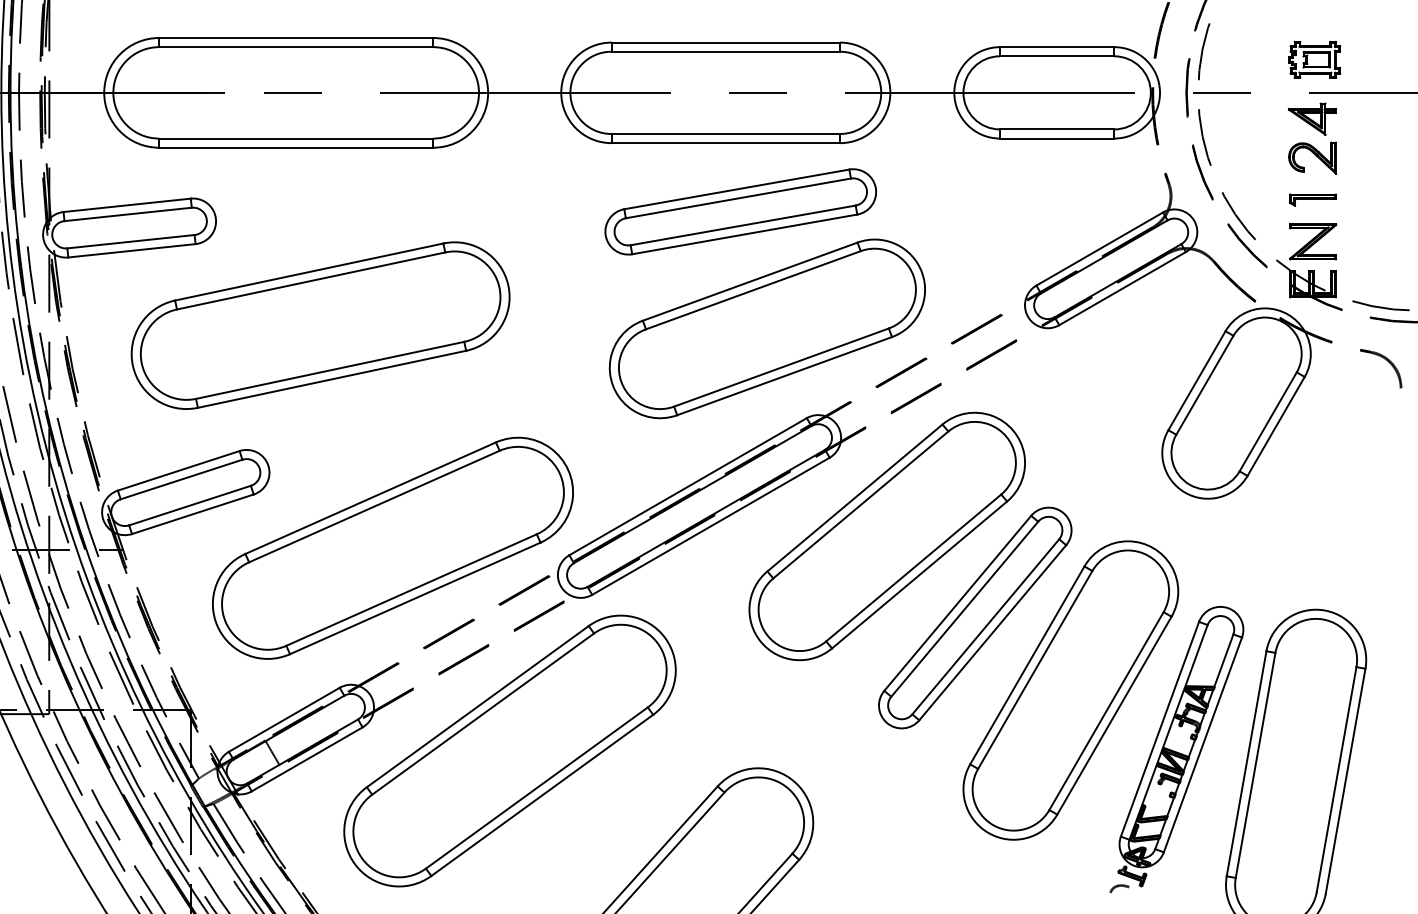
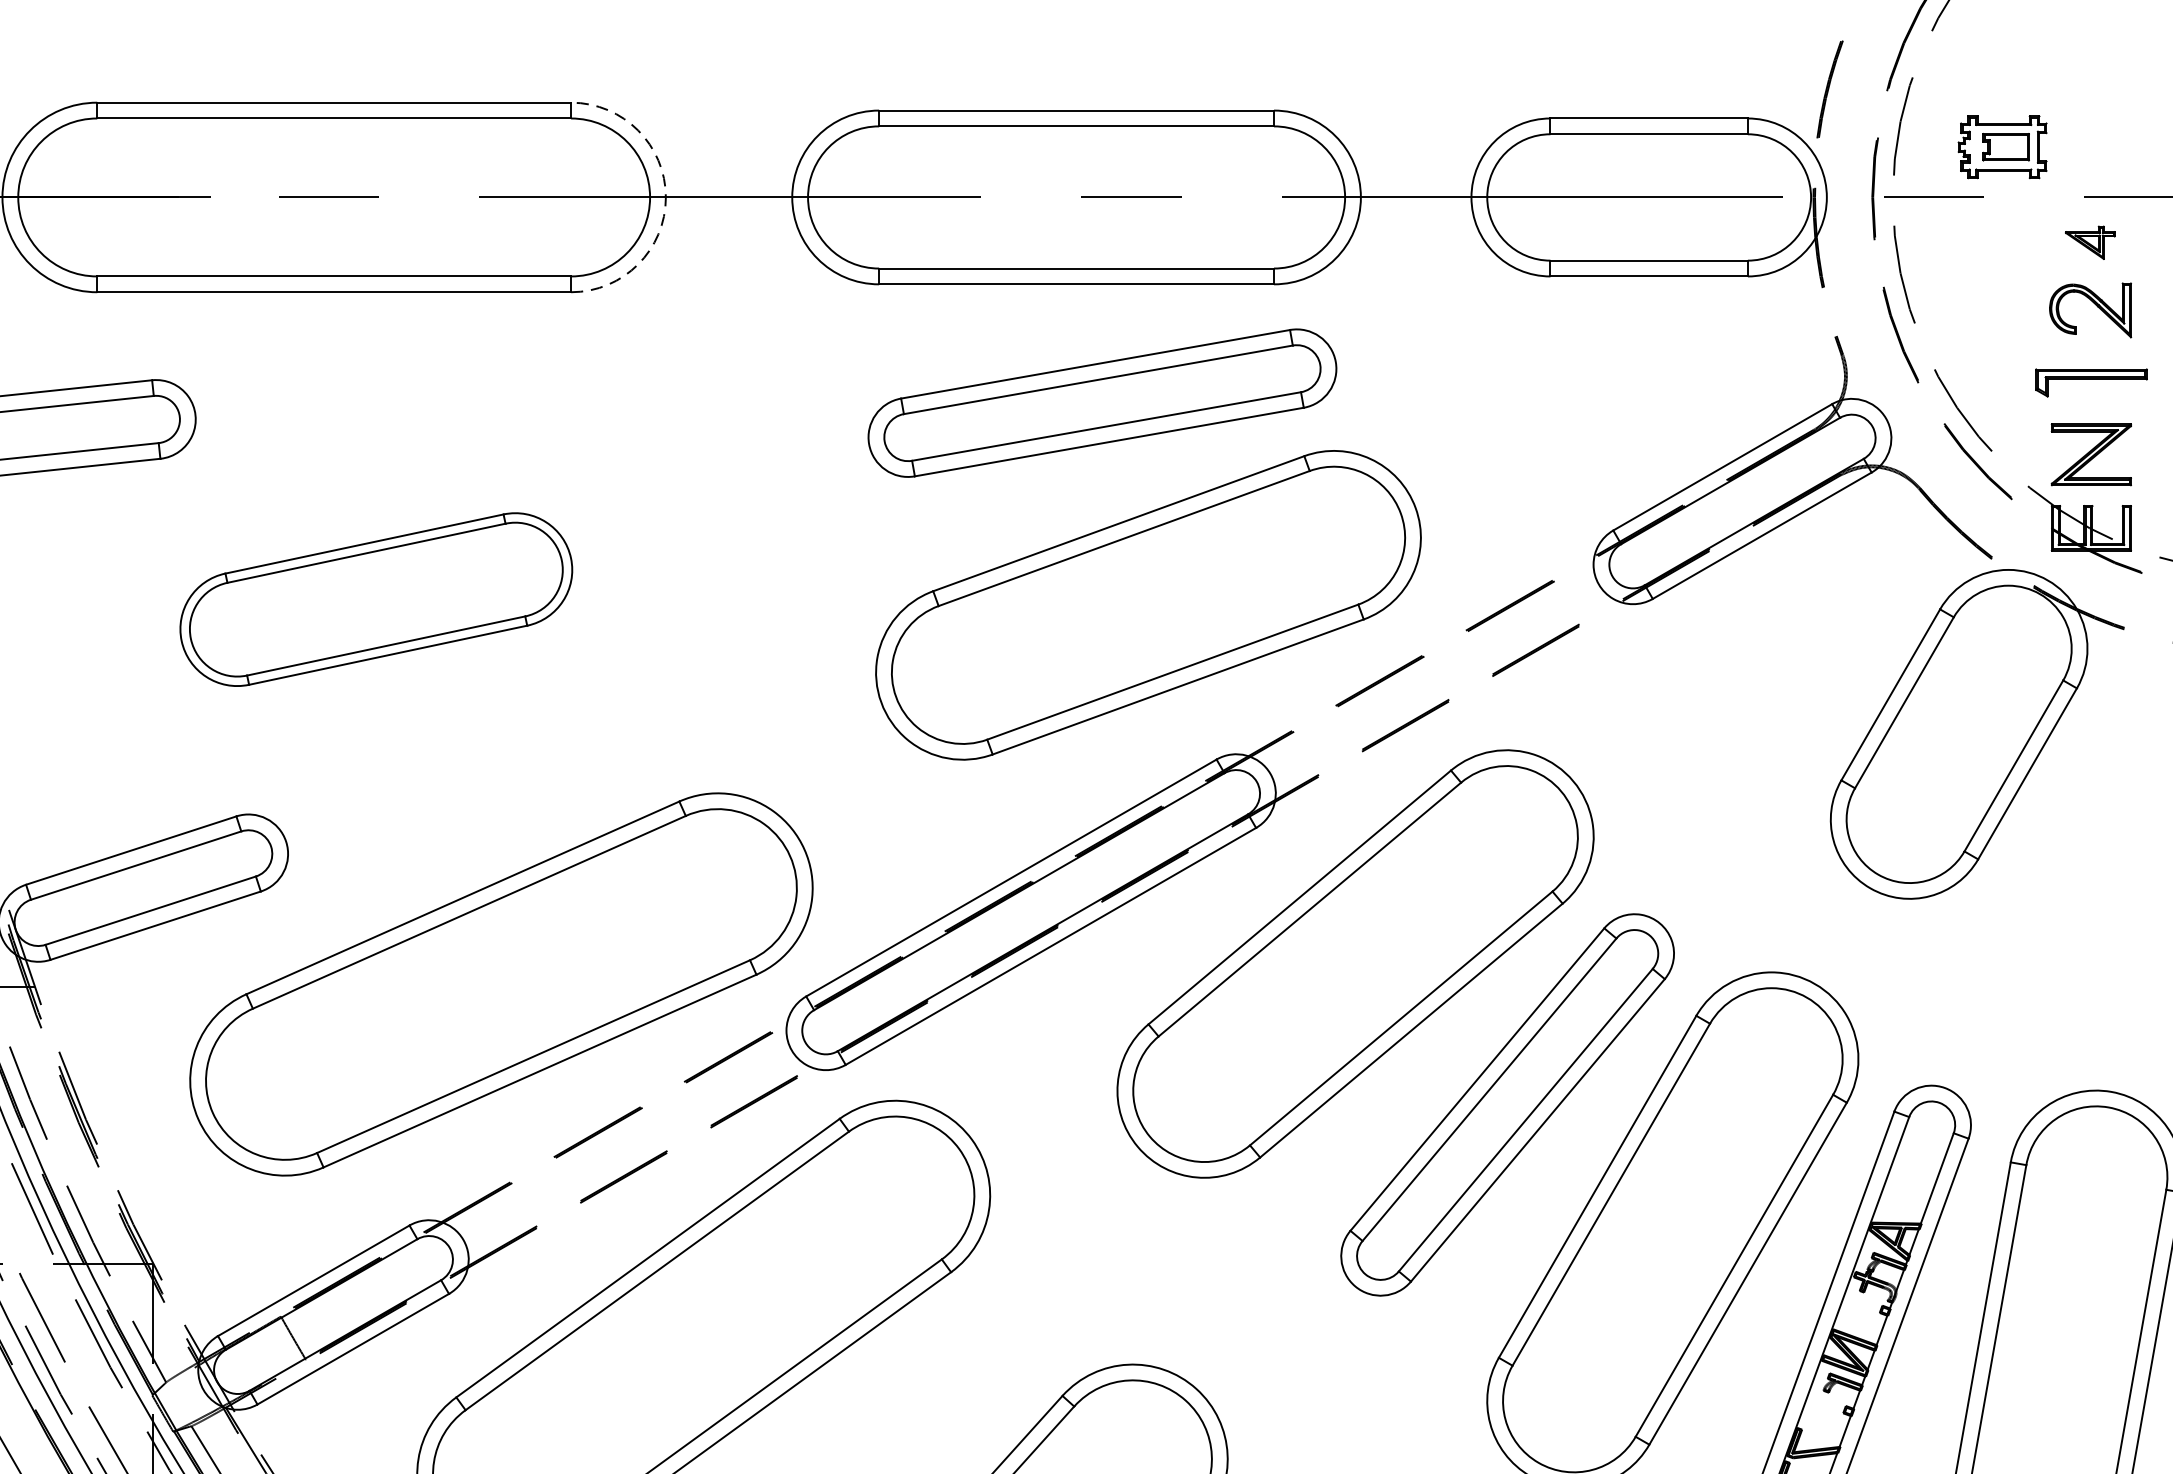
part: (1314, 59) -> (2002, 146), moved
arc: (488, 92) -> (666, 196), solid -> dashed
part: (1312, 118) -> (2090, 241), size x0.6
part: (1312, 199) -> (2090, 381), size x1.4
part: (320, 325) -> (376, 599), size x0.6

